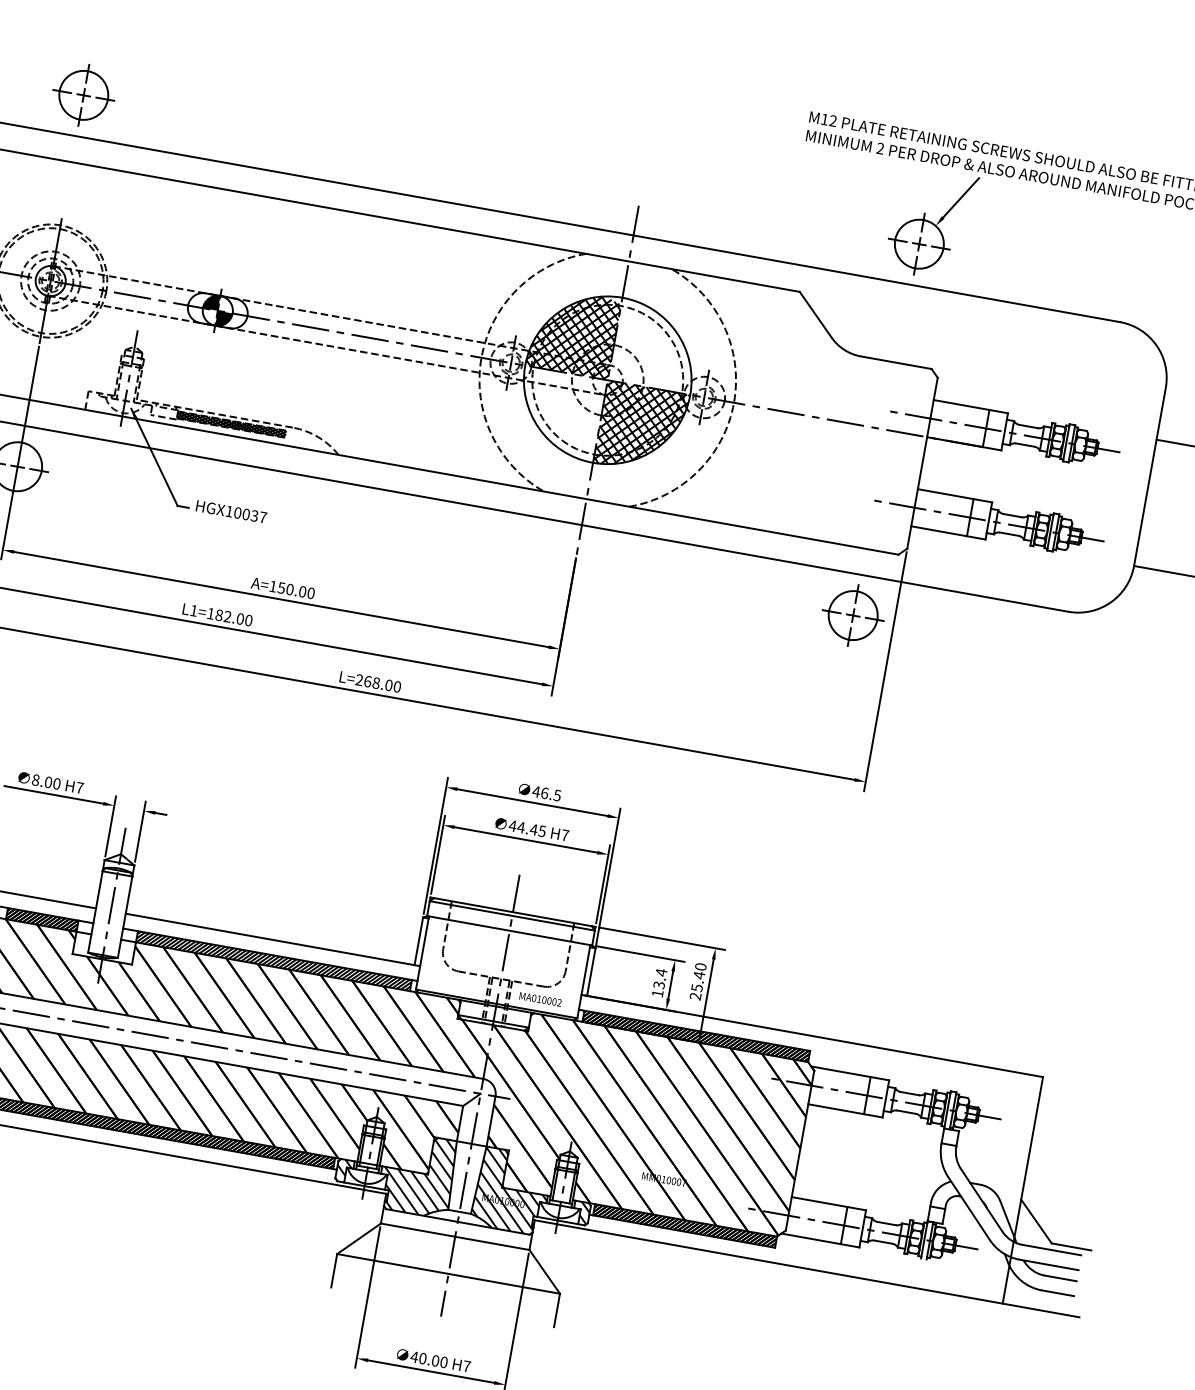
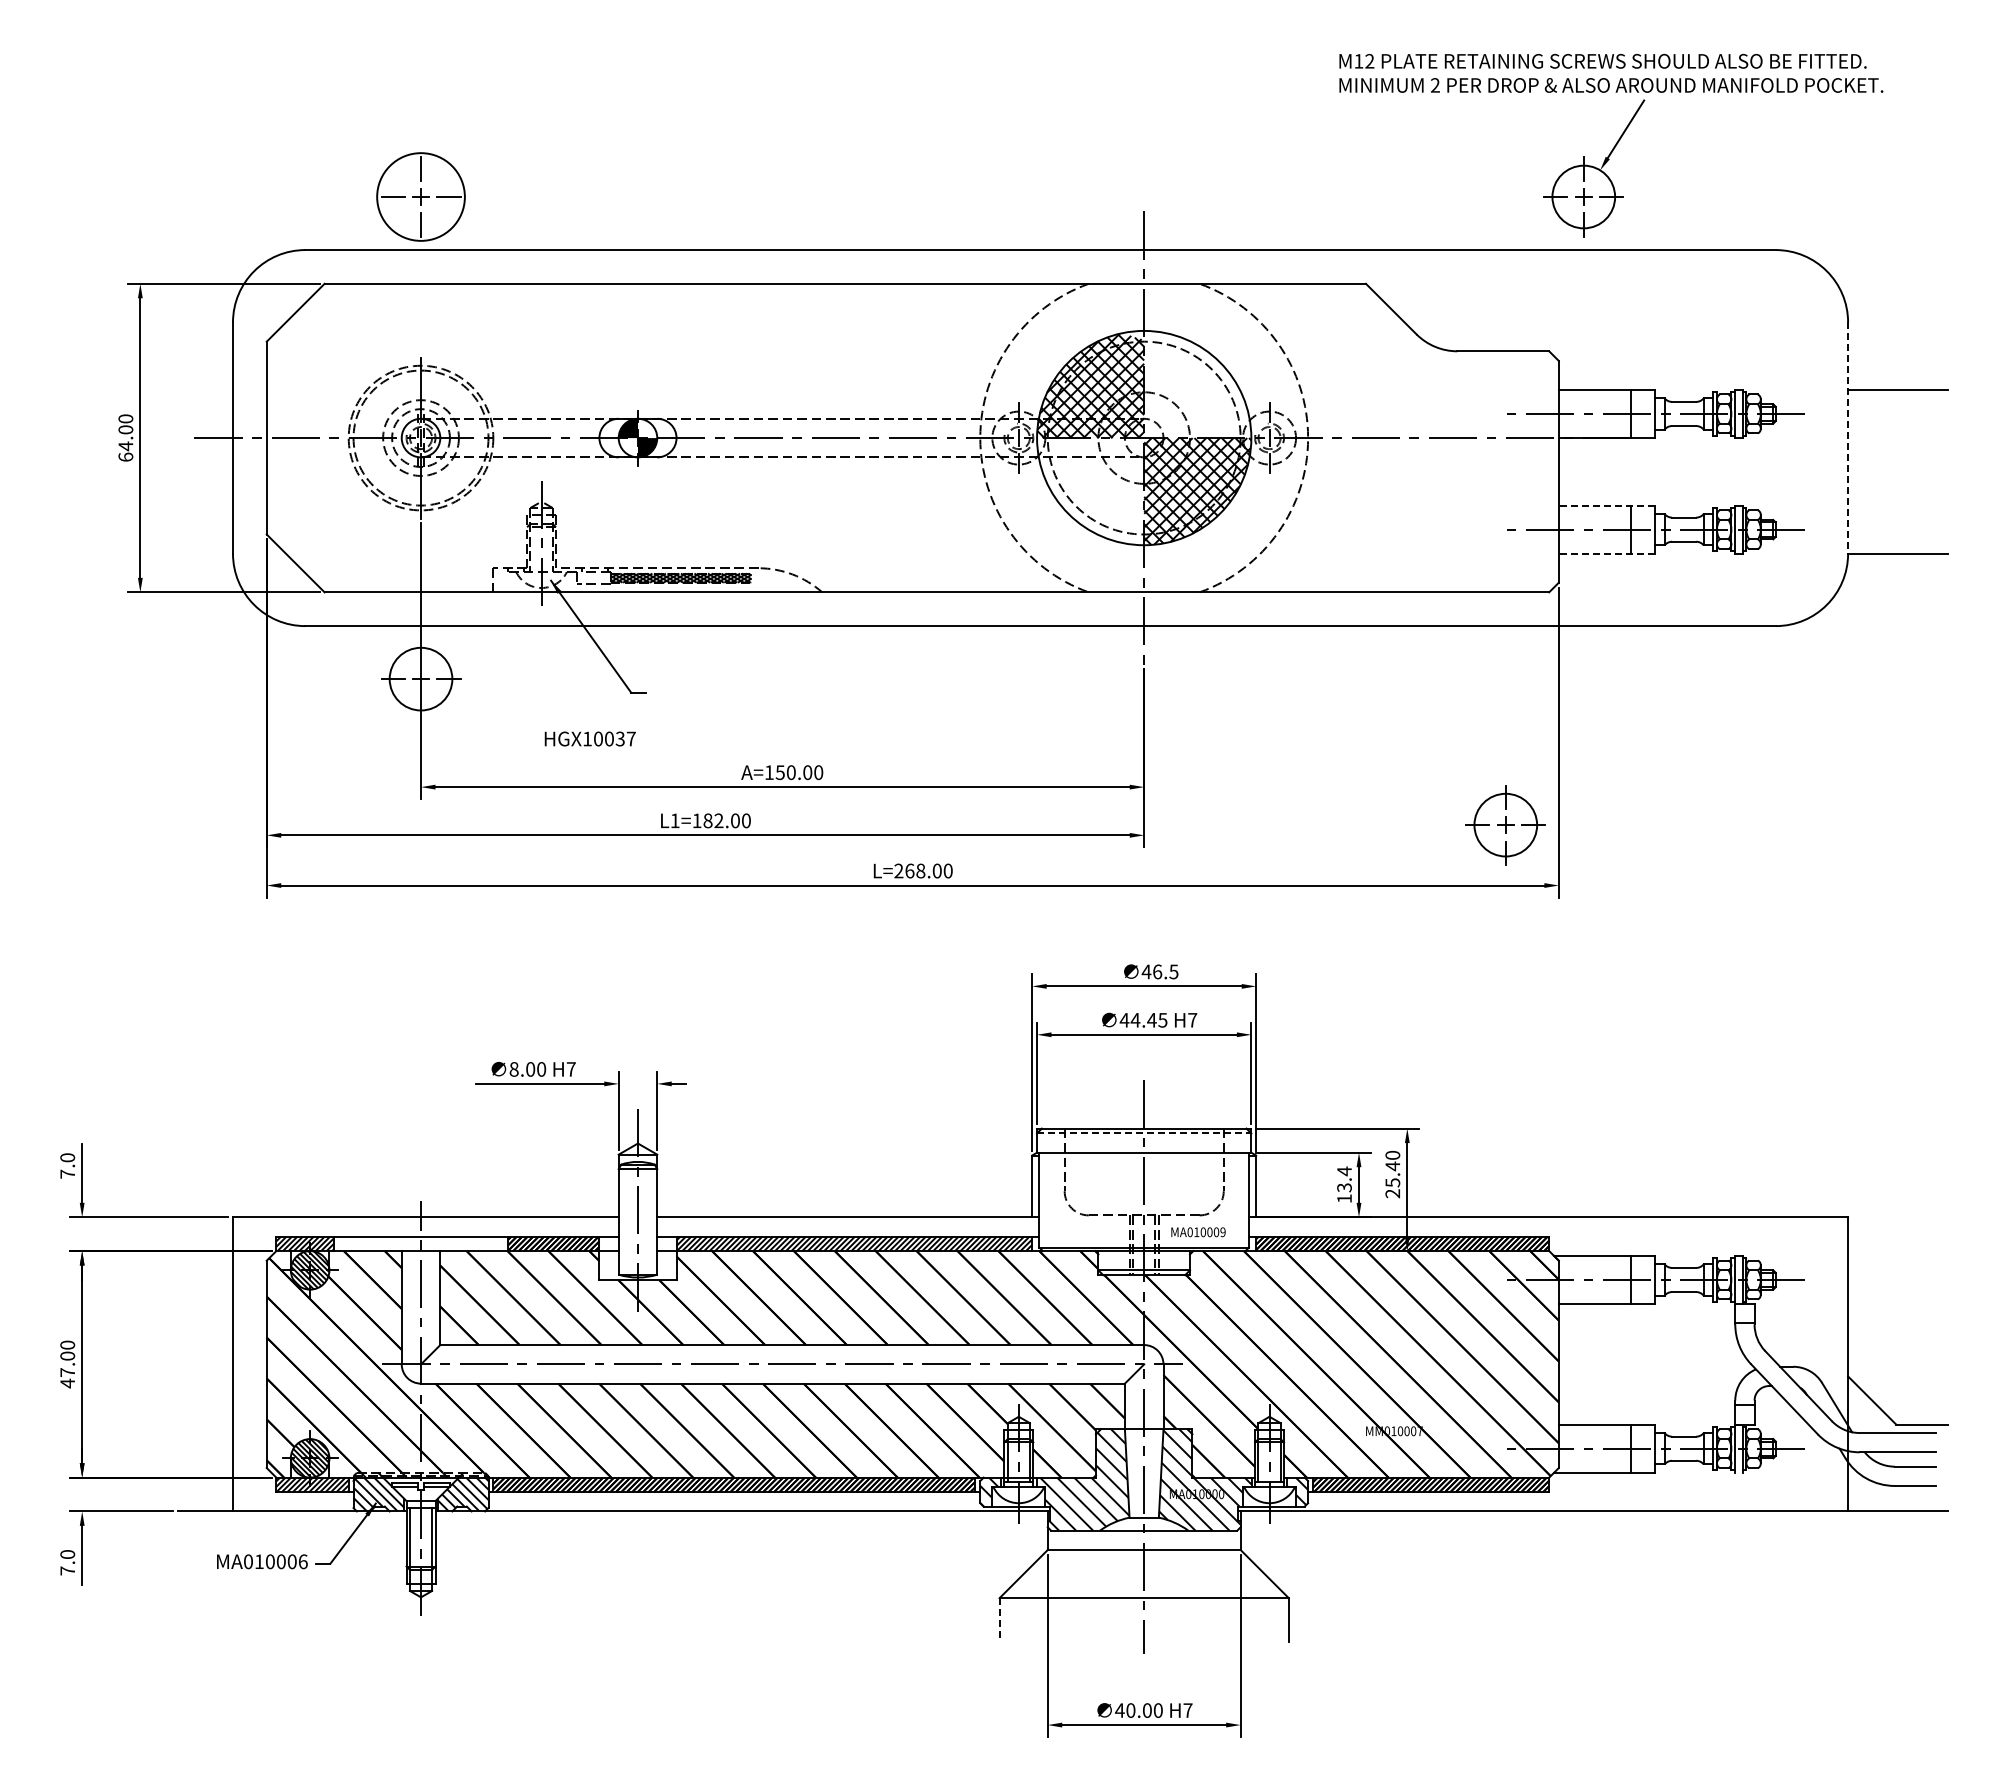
circle: (83, 94) -> (420, 196), size x1.4
part: (931, 223) -> (1594, 168), moved
line: (1150, 477) -> (1848, 438), solid -> dashed
line: (954, 495) -> (1606, 505), solid -> dashed
text: (230, 511) -> (589, 738), moved
line: (948, 532) -> (1606, 553), solid -> dashed
part: (852, 615) -> (1505, 825), moved
line: (512, 915) -> (1144, 1133), solid -> dashed
text: (559, 1002) -> (1222, 1232), MA010002 -> MA010009
line: (334, 1270) -> (999, 1619), solid -> dashed

